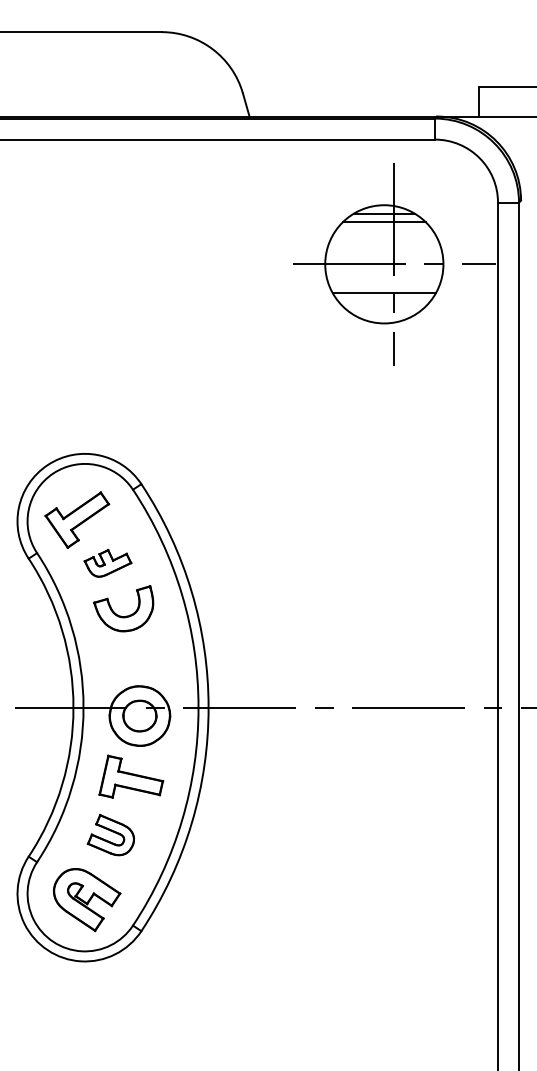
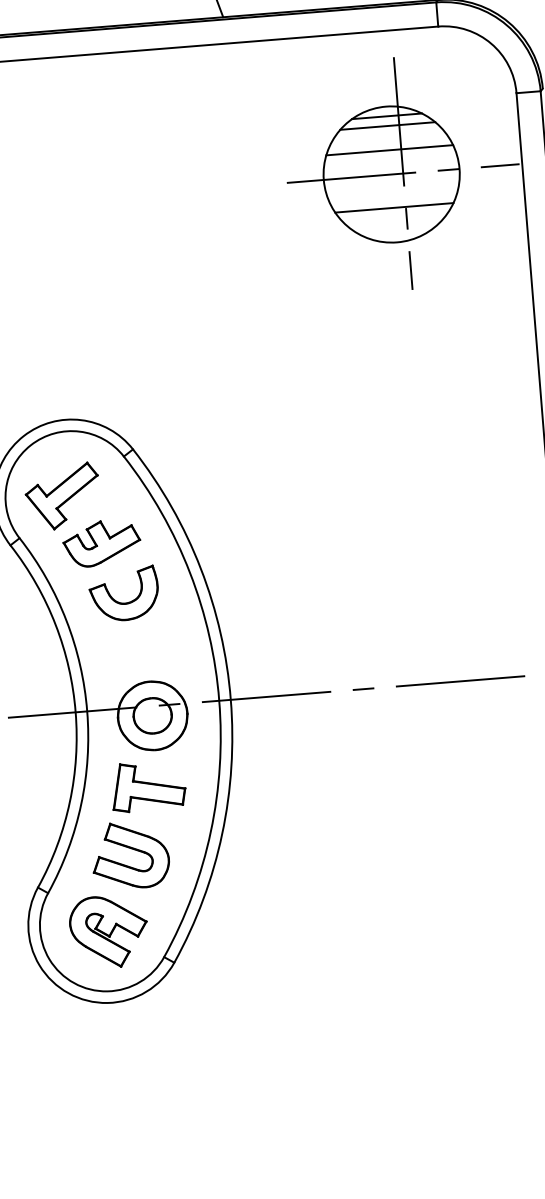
line: (384, 243) -> (389, 150), added
part: (107, 563) -> (101, 543), size x1.43
part: (110, 834) -> (129, 854), size x1.43

